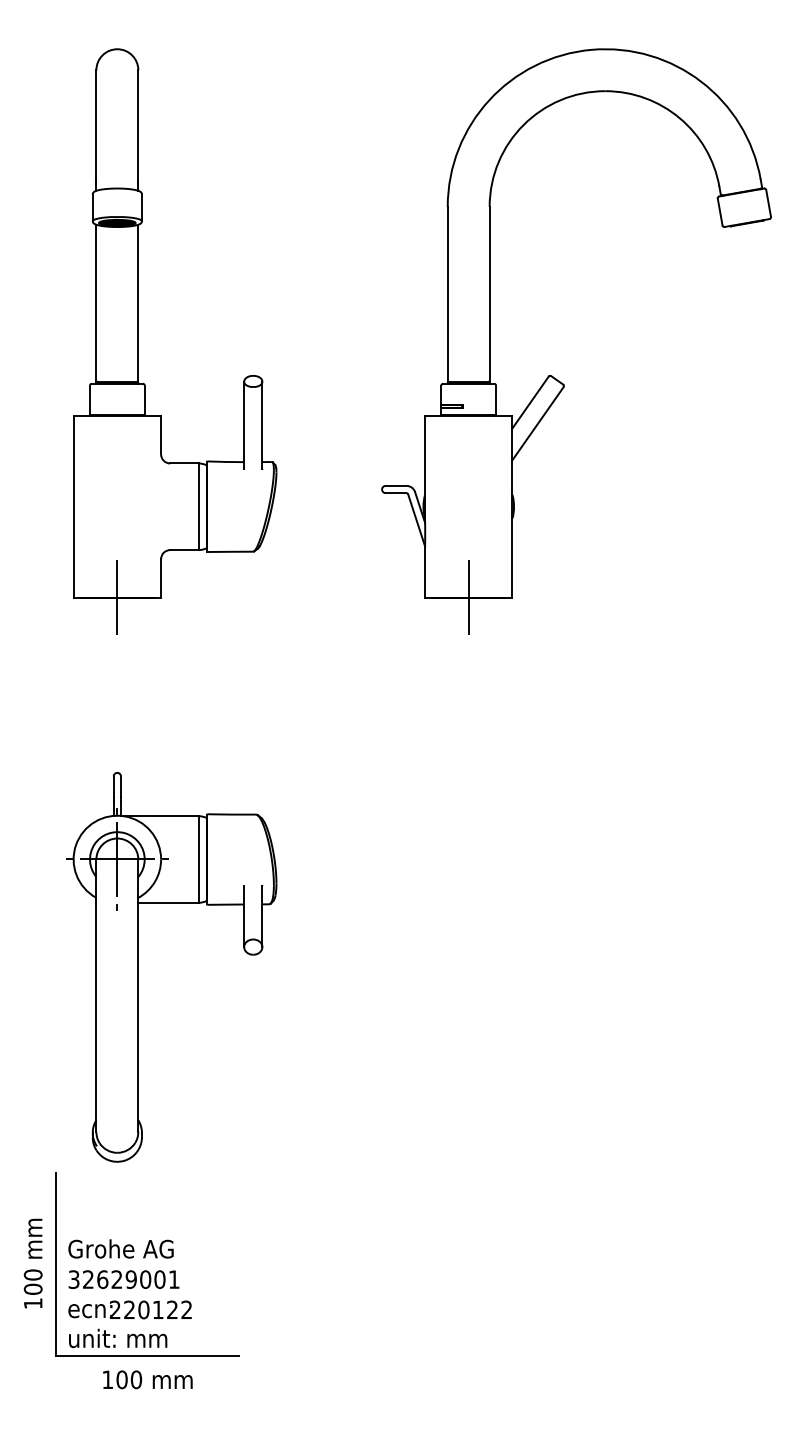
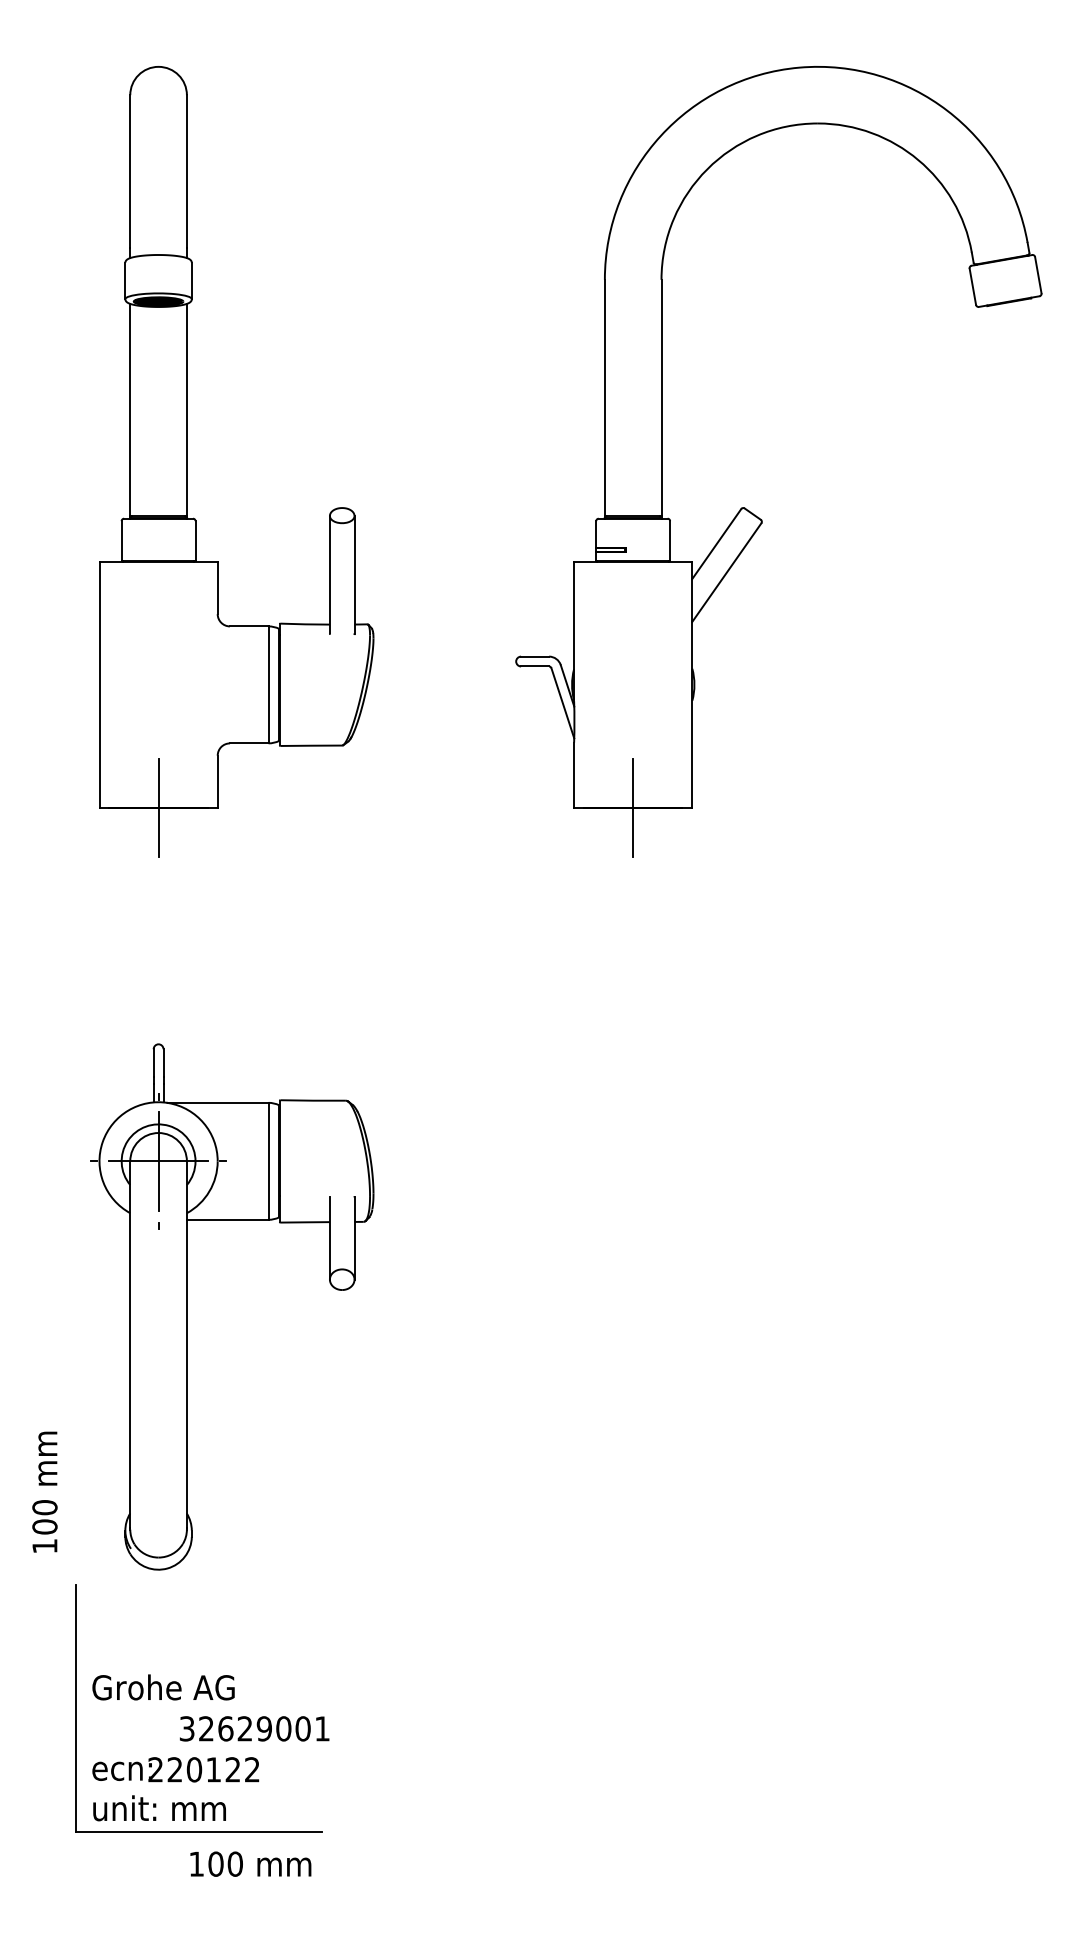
text: (32, 1263) -> (44, 1491), moved
text: (123, 1279) -> (254, 1728), moved
text: (147, 1379) -> (250, 1863), moved

